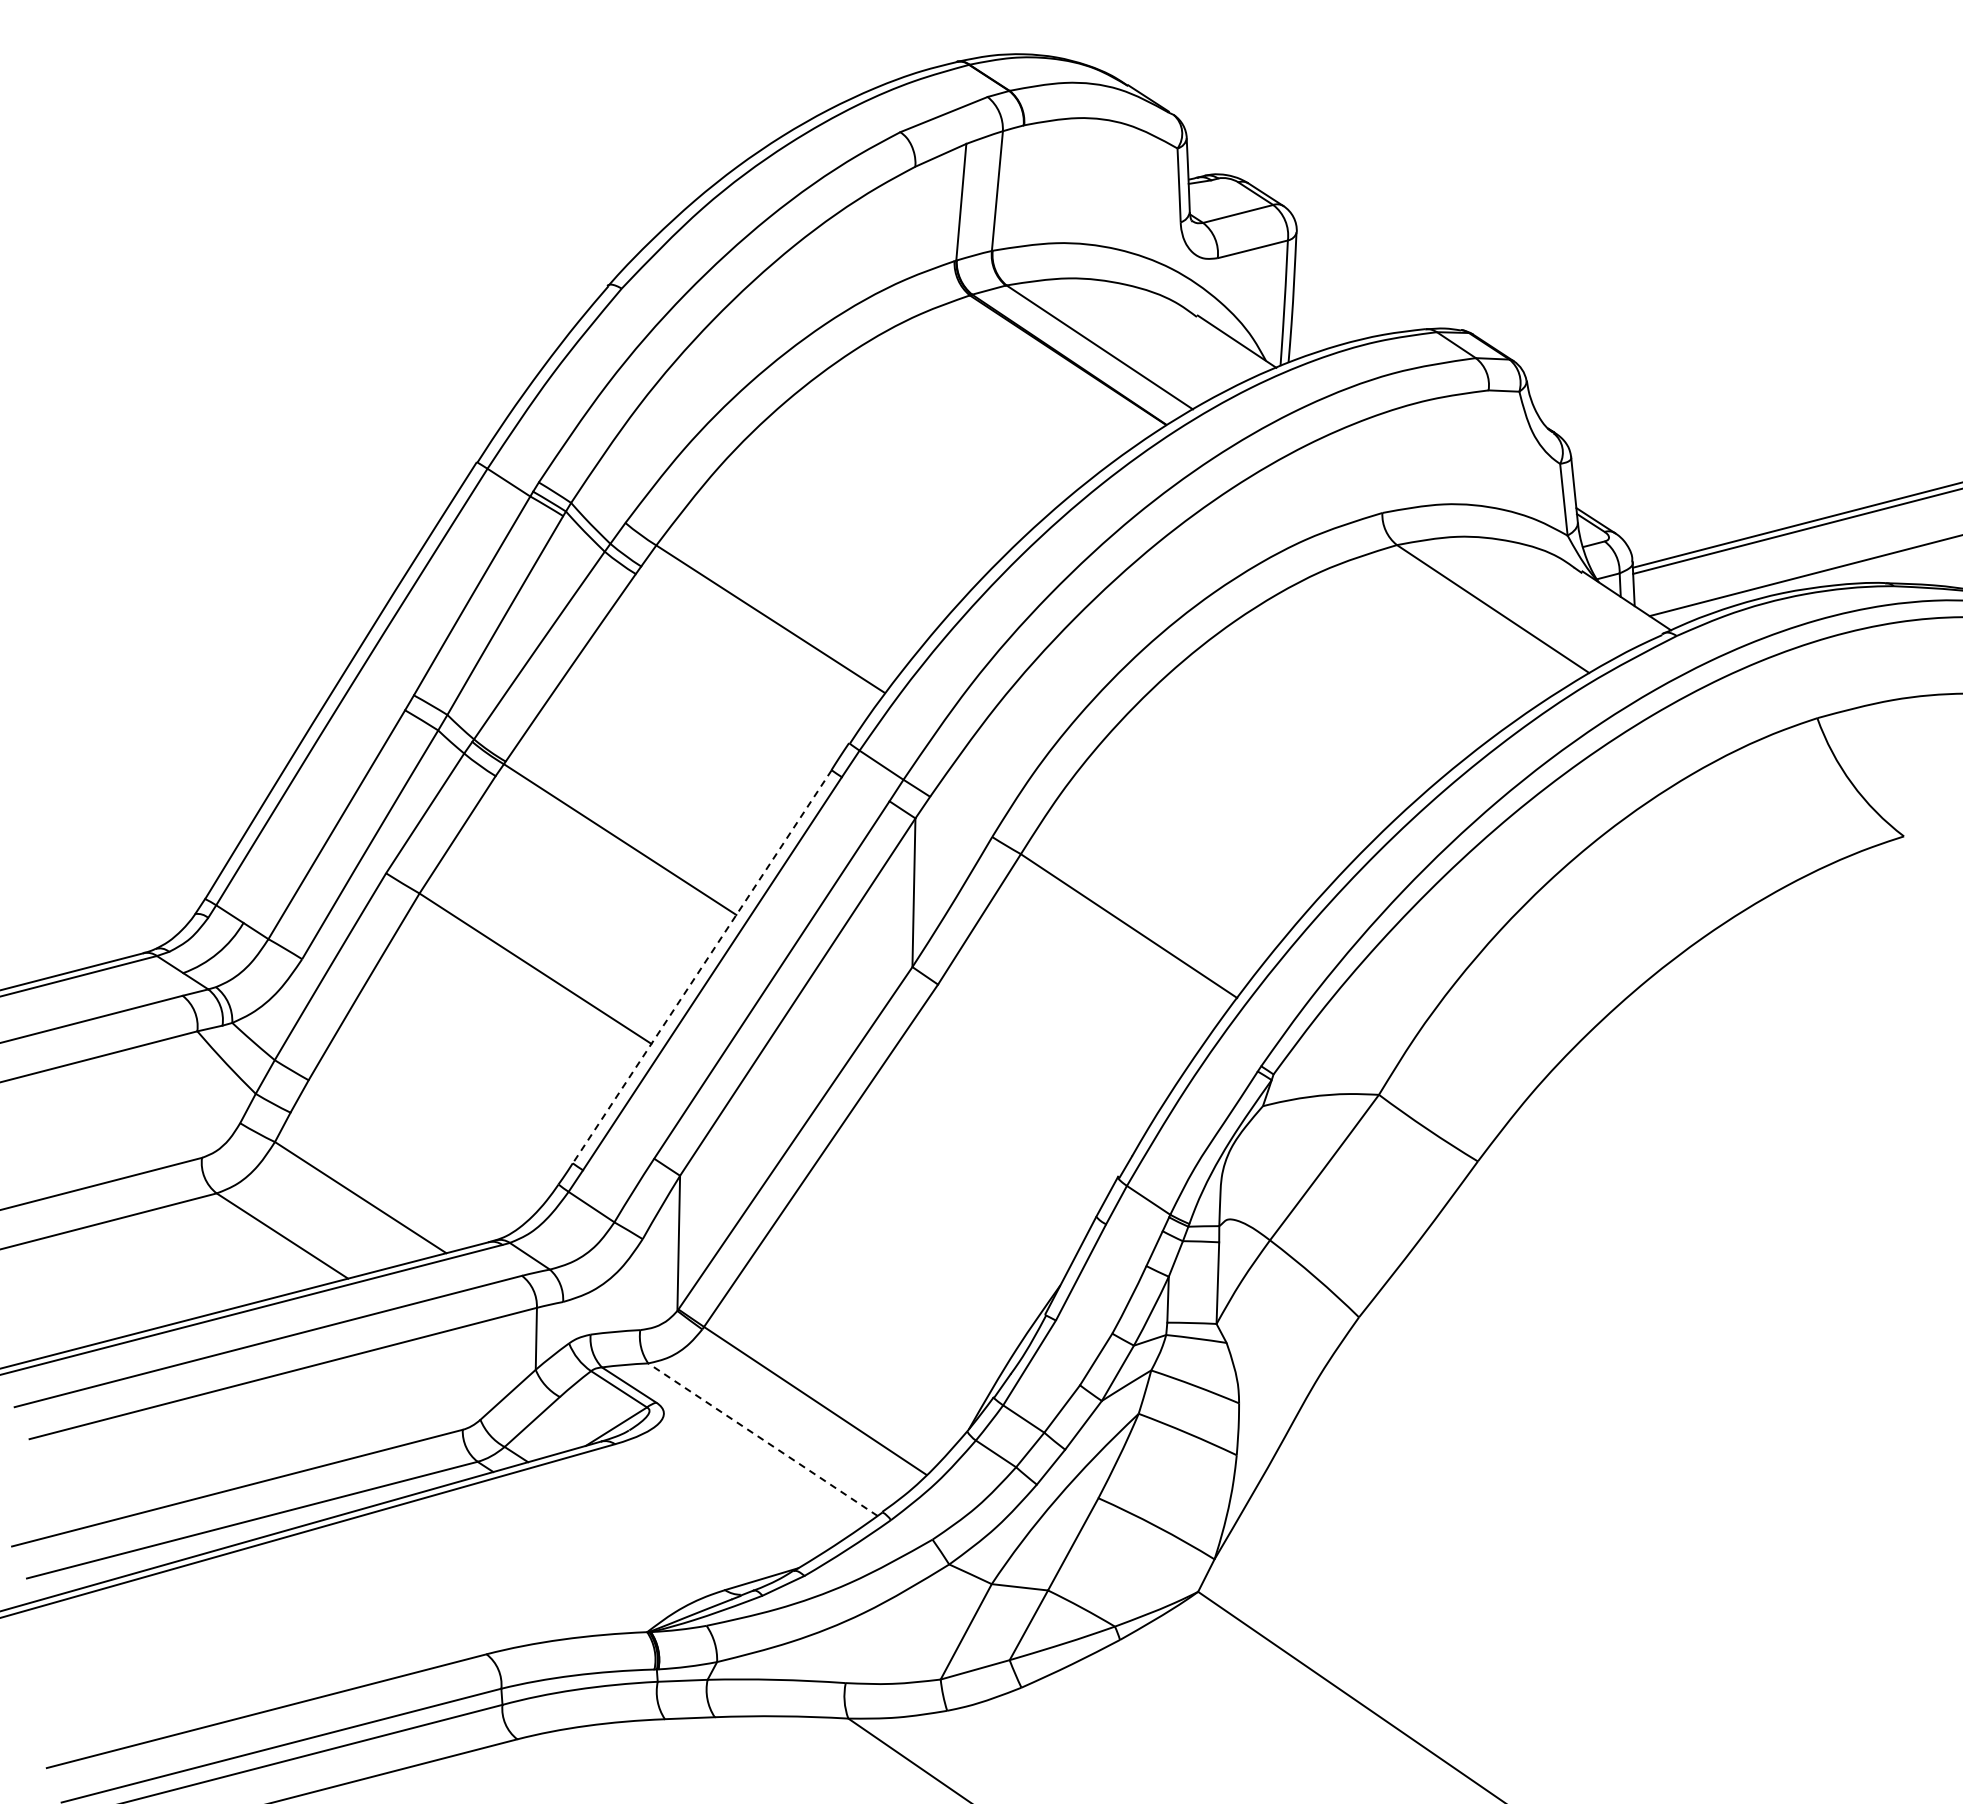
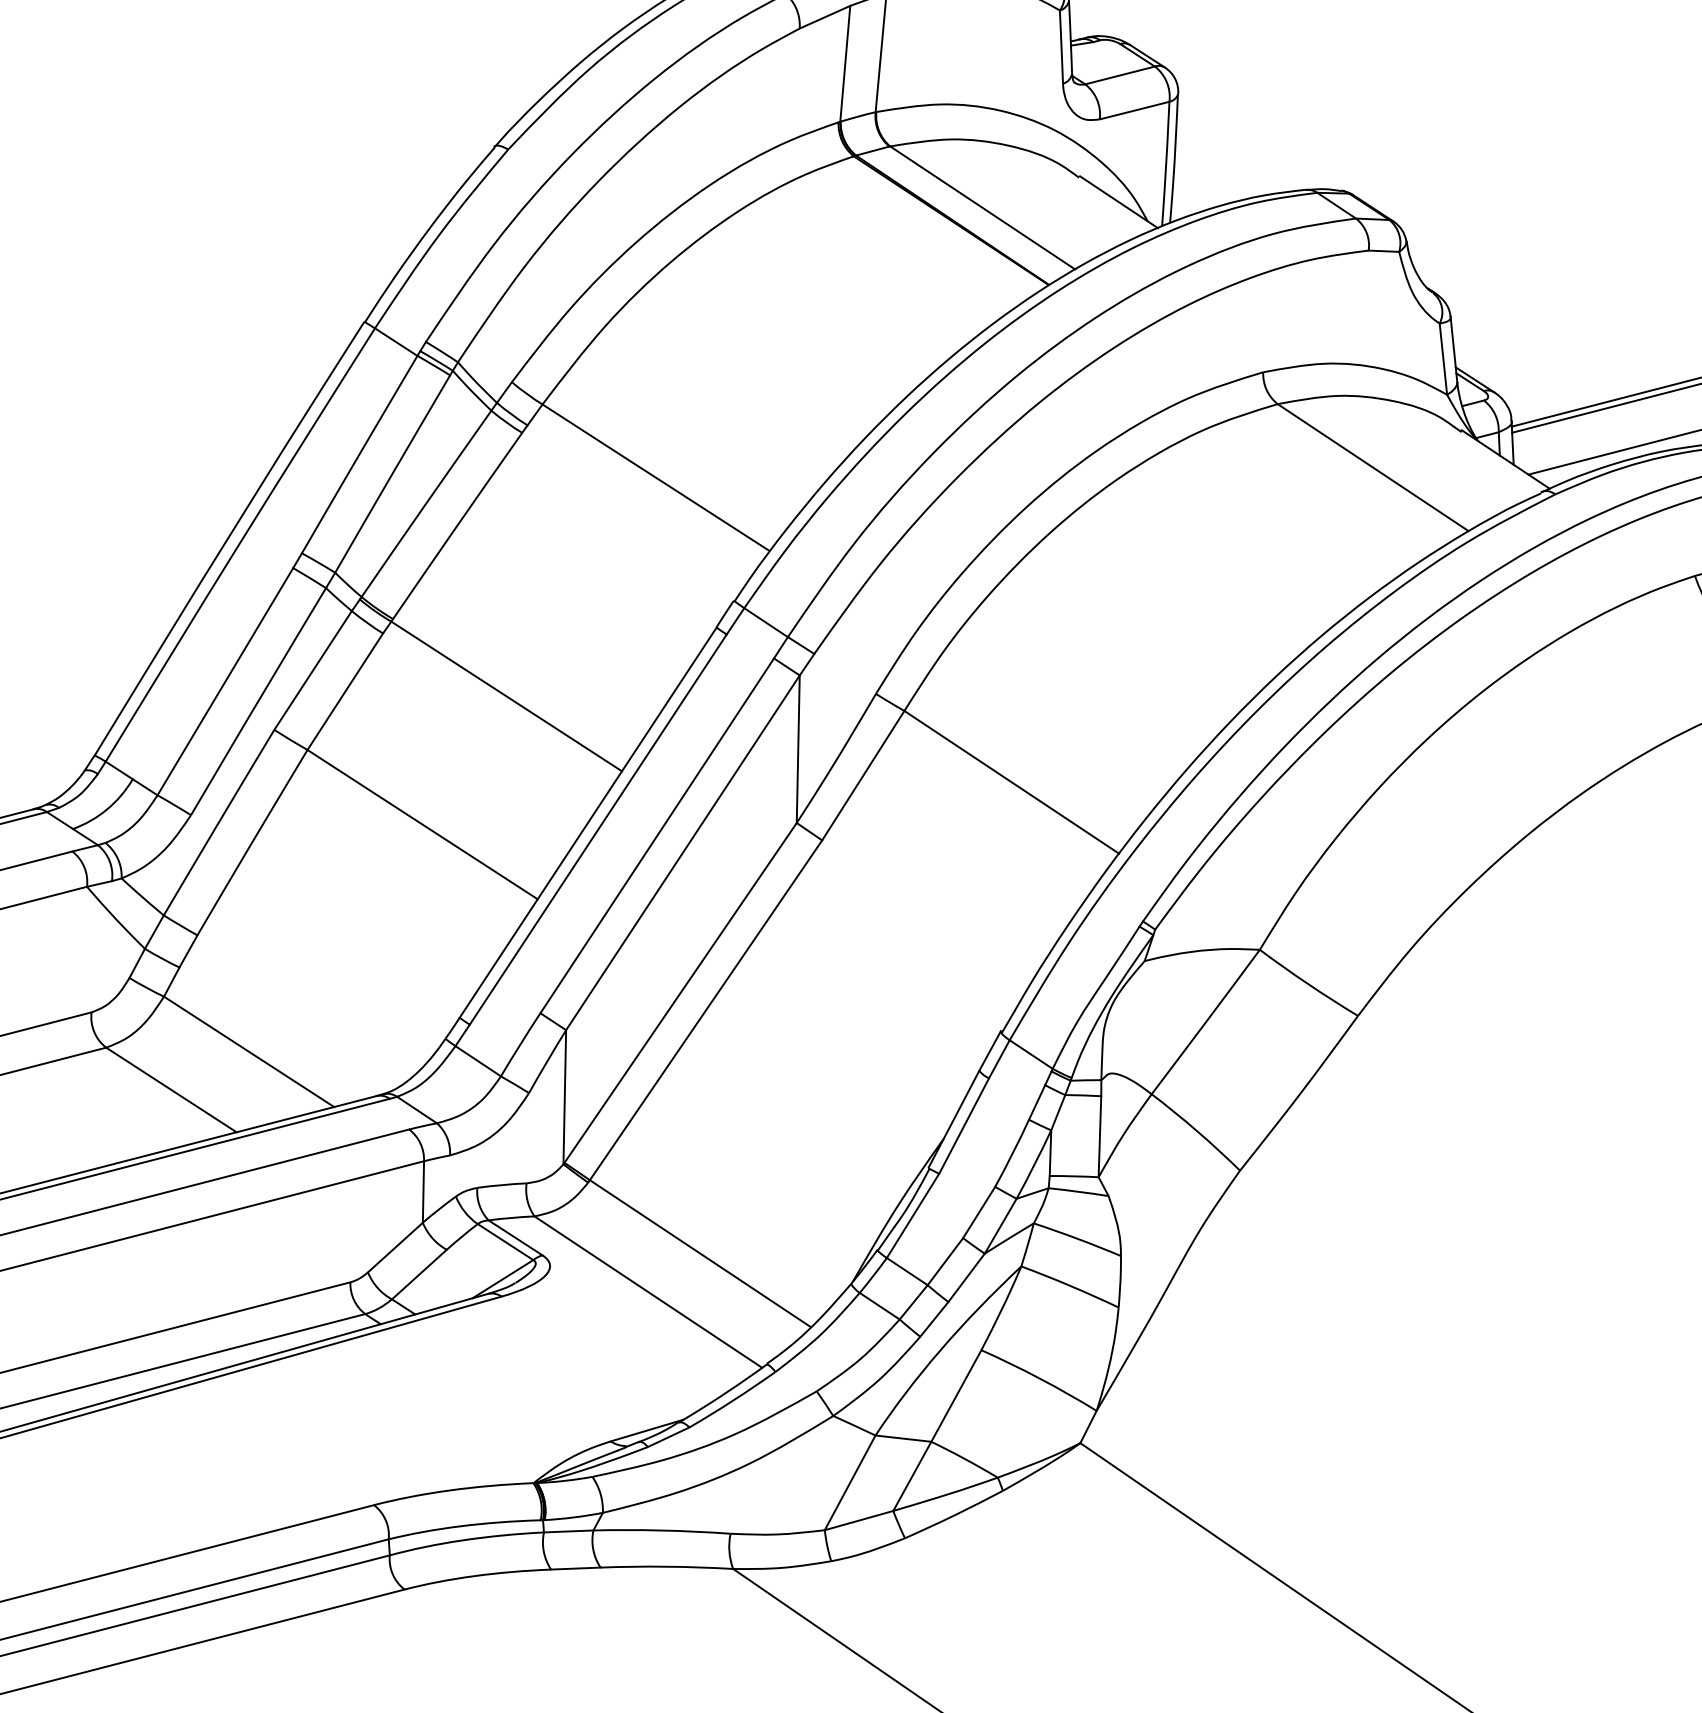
line: (701, 967) -> (587, 823), dashed -> solid
line: (762, 1439) -> (647, 1291), dashed -> solid

